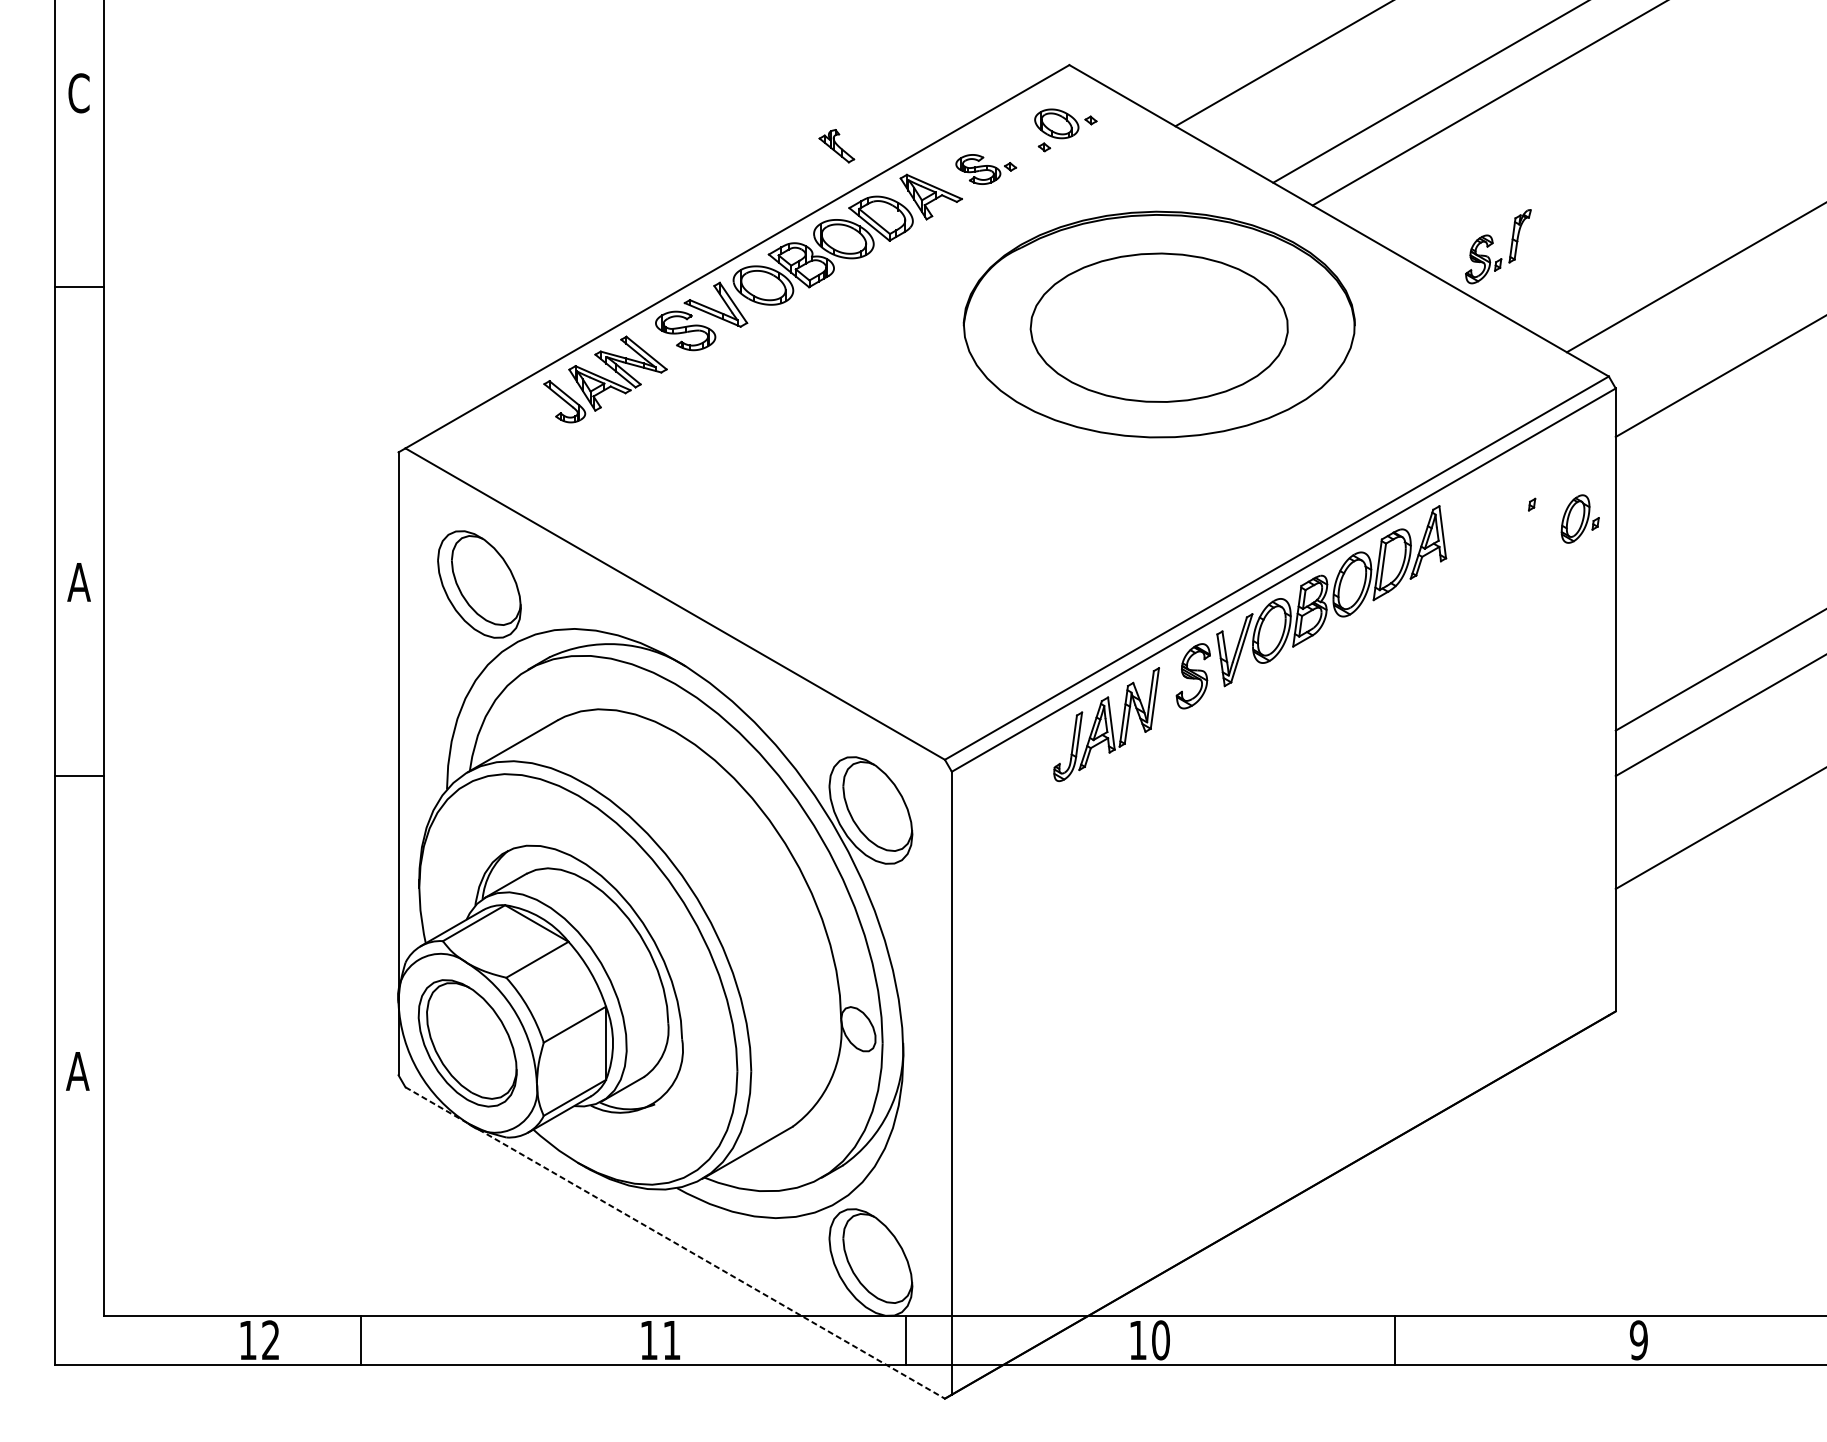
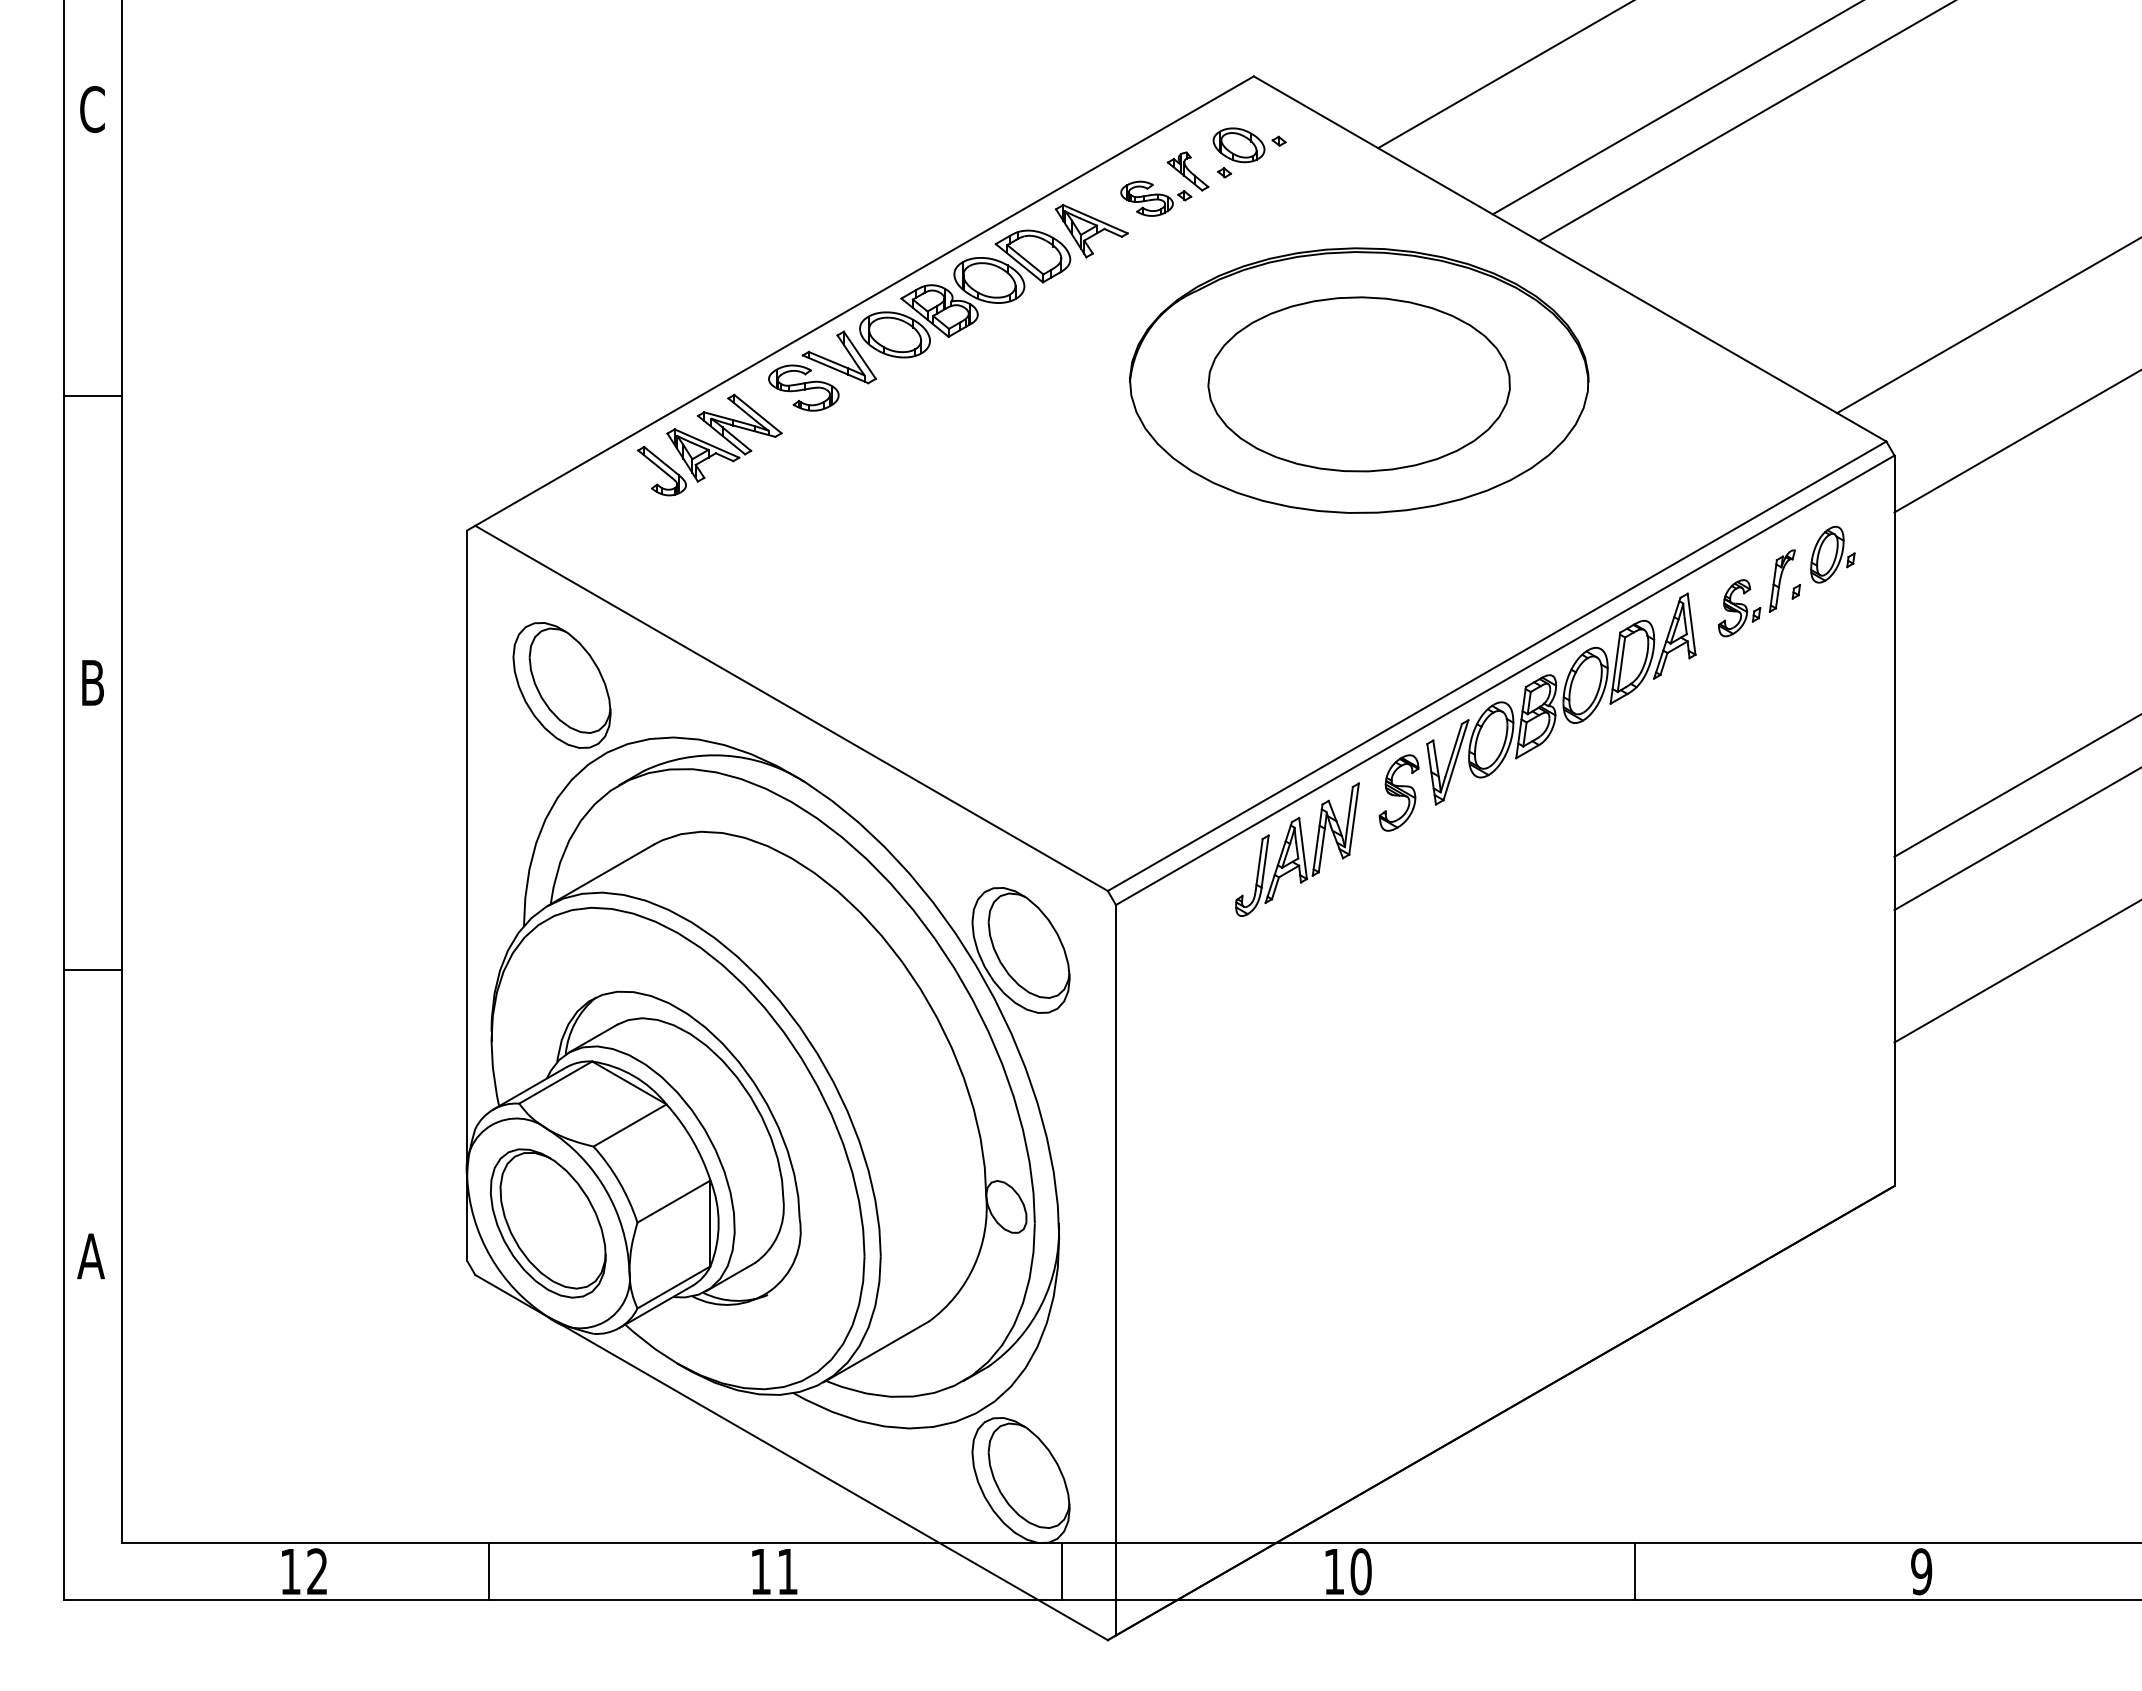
part: (836, 146) -> (1187, 171), moved
part: (1493, 243) -> (1751, 589), moved
line: (79, 286) -> (92, 396), moved
part: (1579, 518) -> (1832, 554), moved
text: (79, 581) -> (92, 682), A -> B
line: (79, 775) -> (92, 969), moved
line: (675, 1242) -> (792, 1457), dashed -> solid
line: (360, 1340) -> (488, 1571), moved

